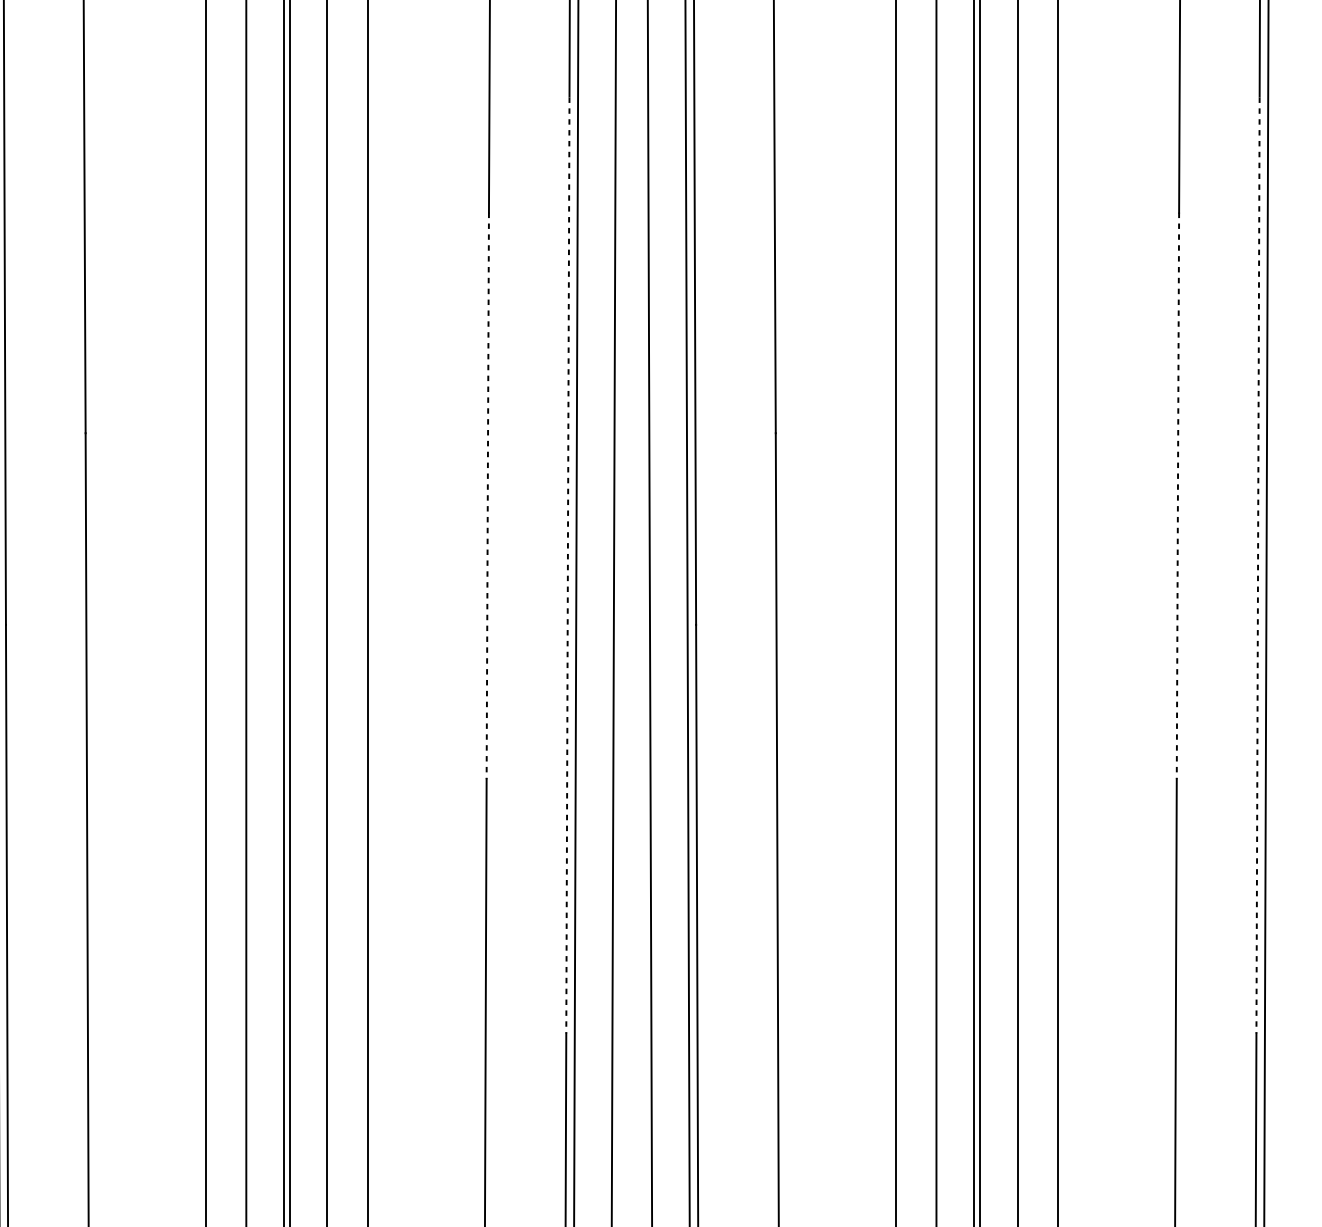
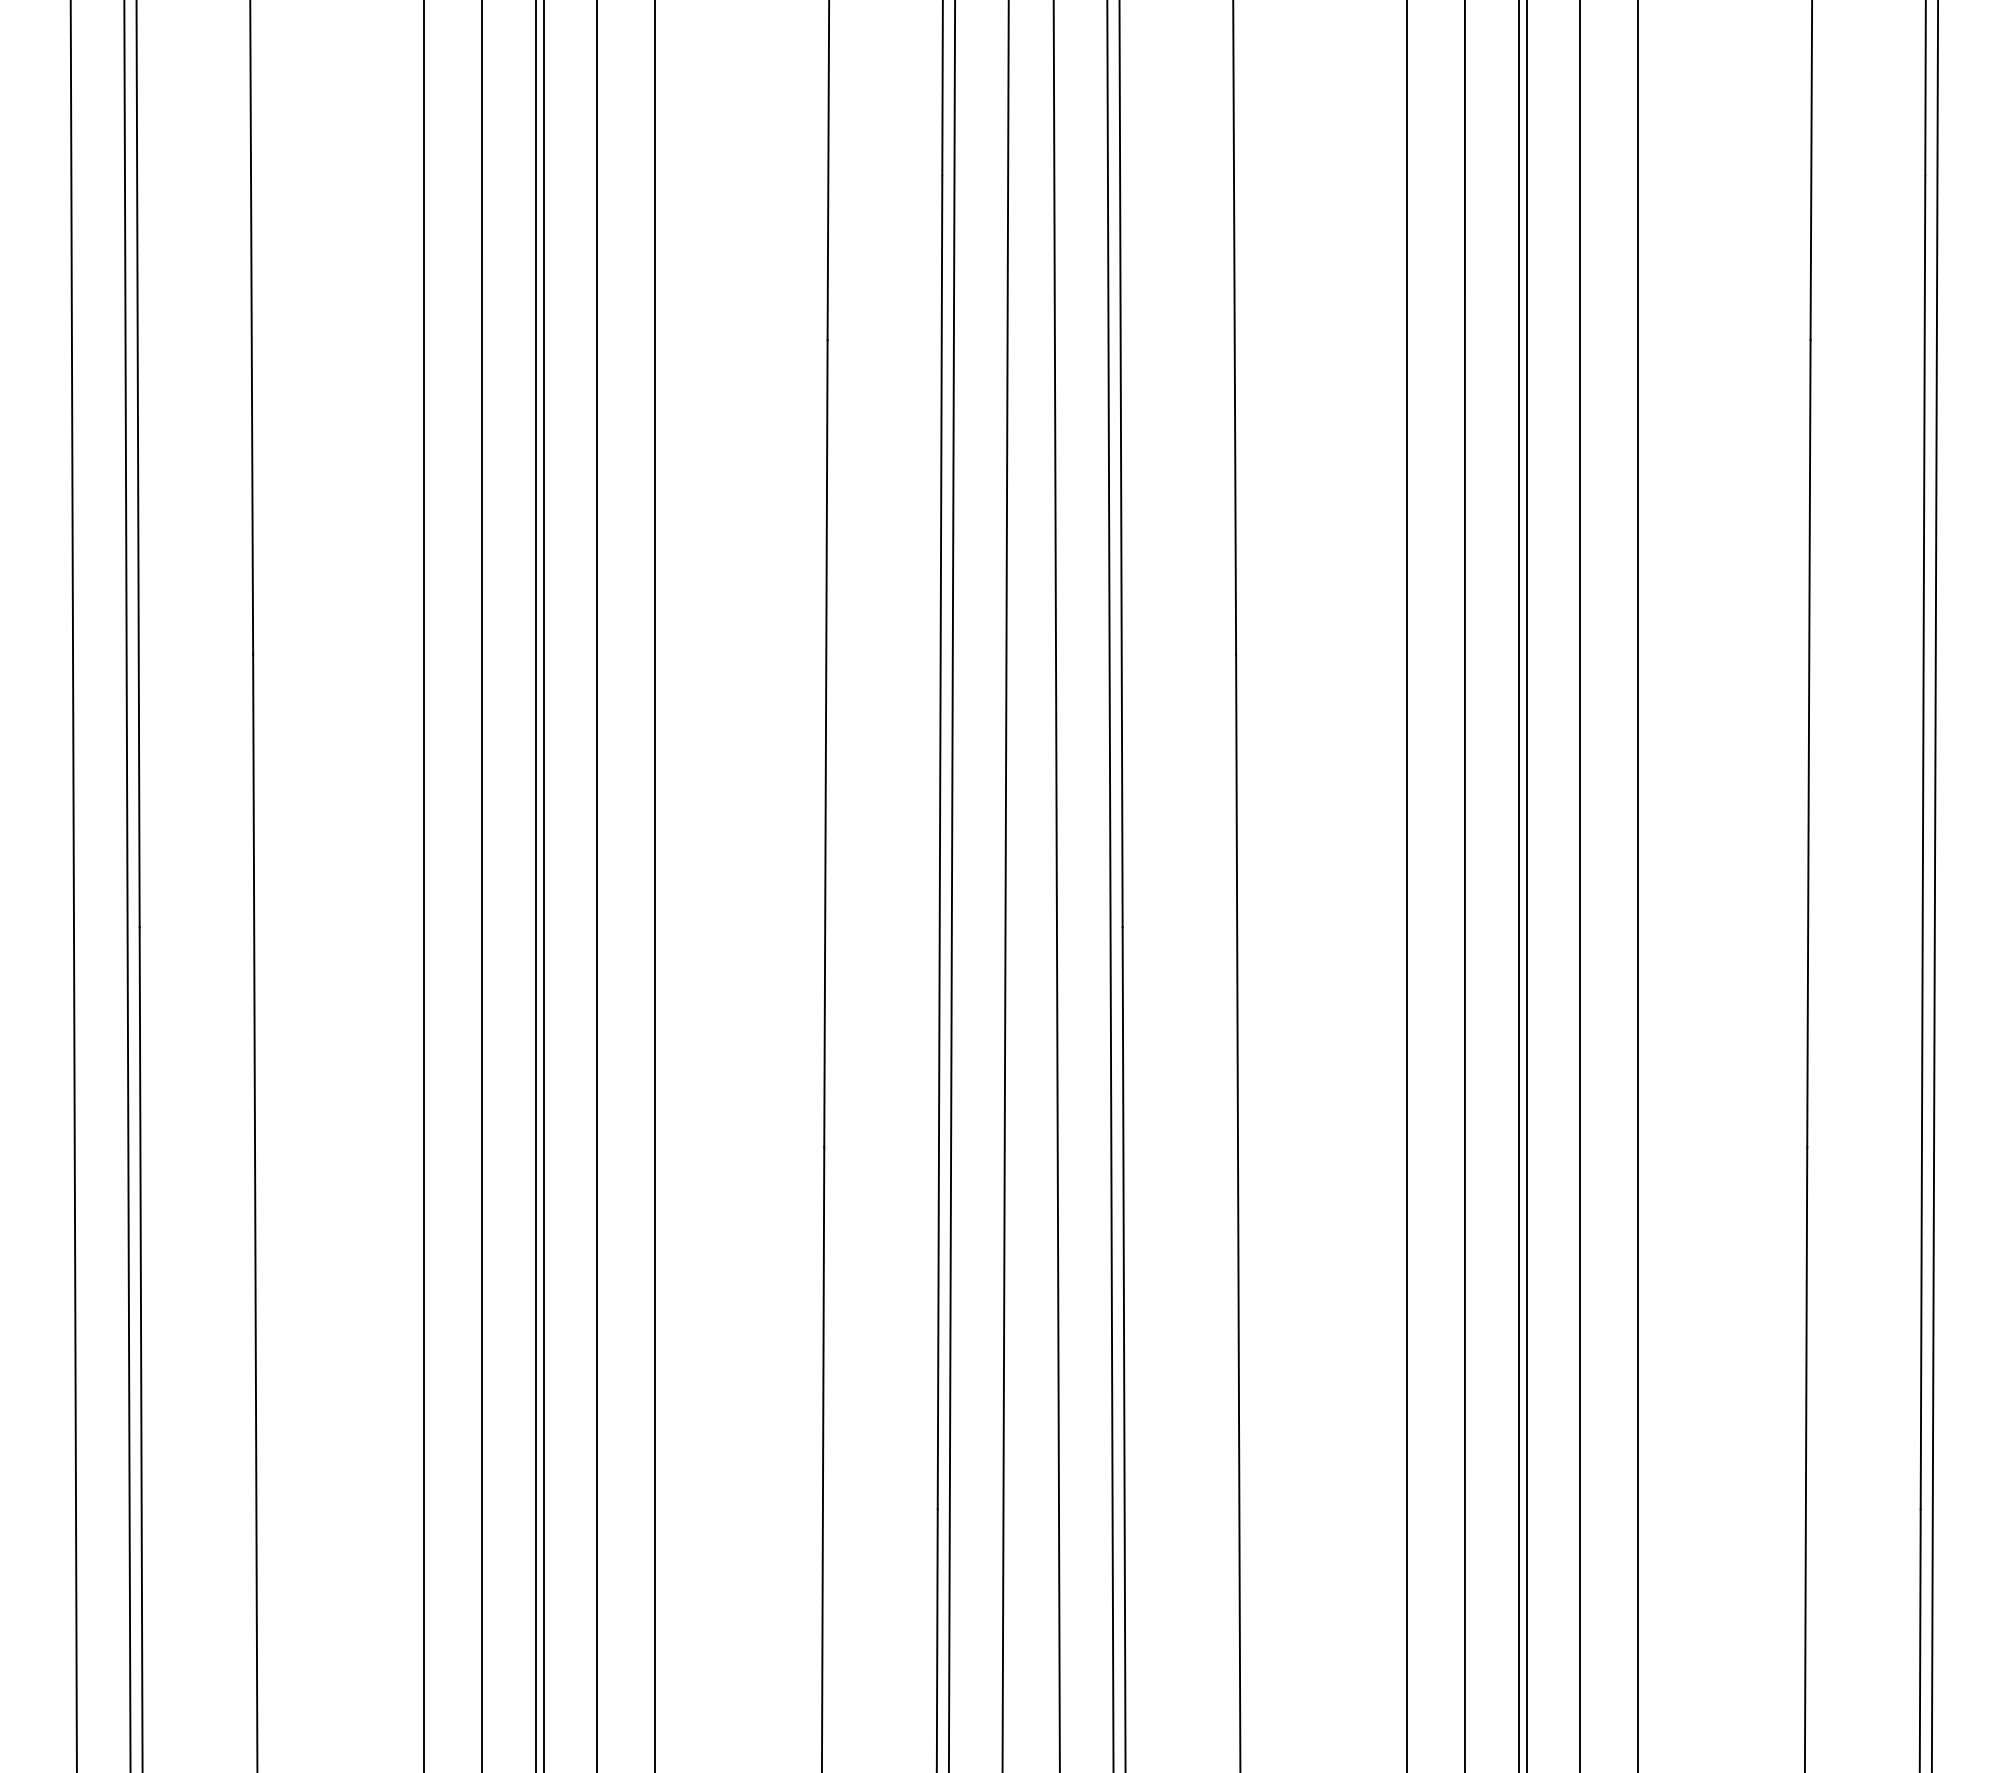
line: (487, 495) -> (825, 743), dashed -> solid
line: (1177, 495) -> (1808, 743), dashed -> solid
line: (568, 565) -> (940, 842), dashed -> solid
line: (1257, 565) -> (1922, 842), dashed -> solid

